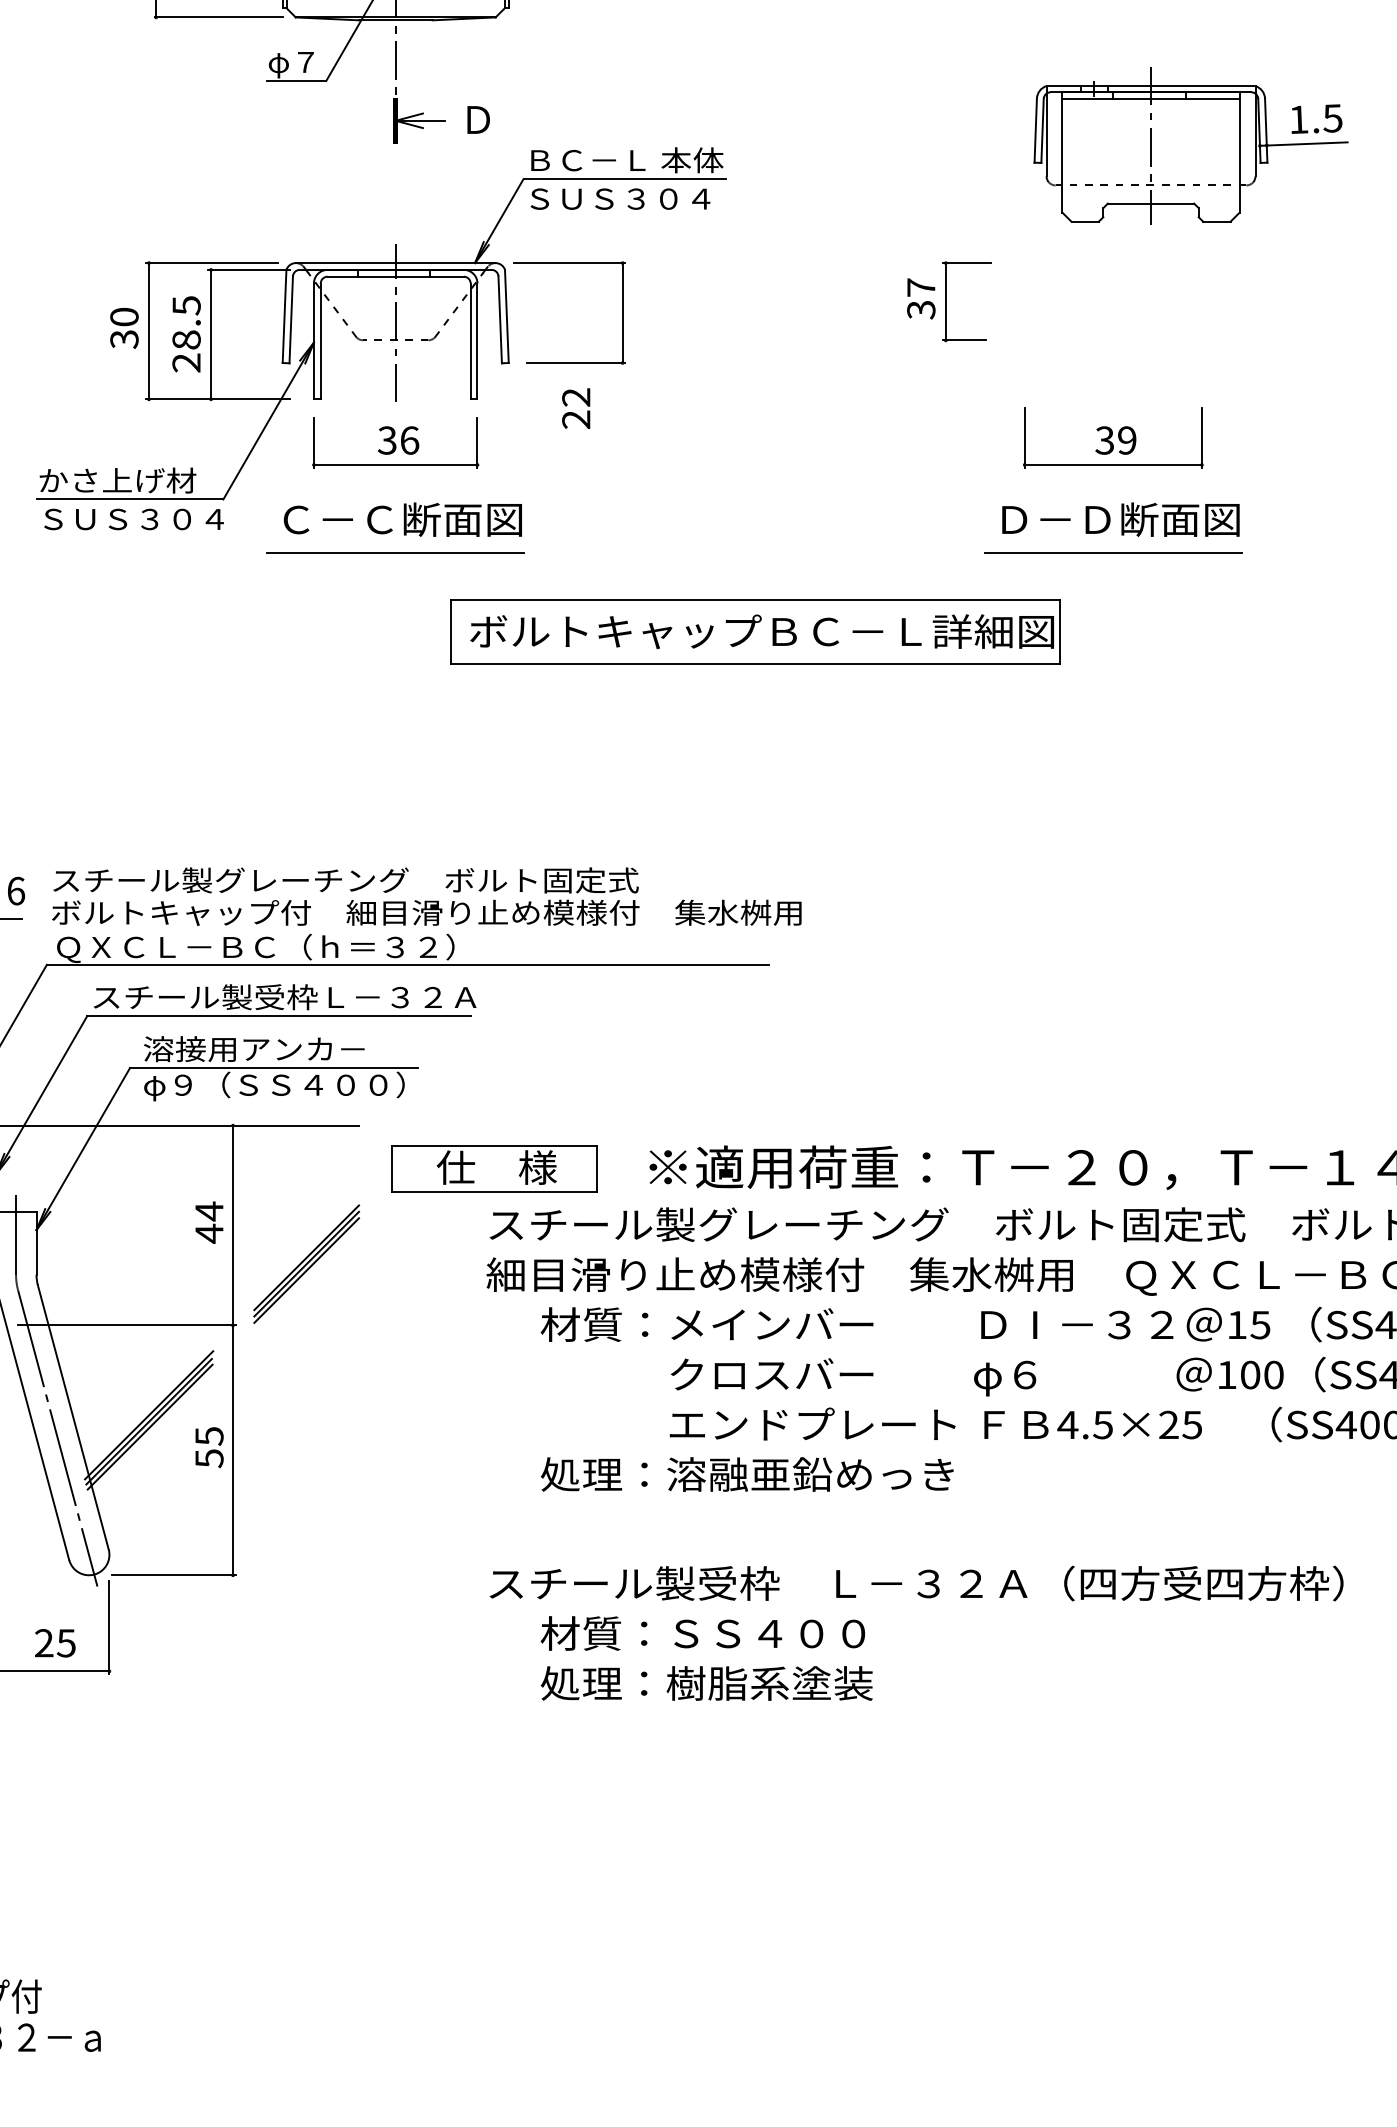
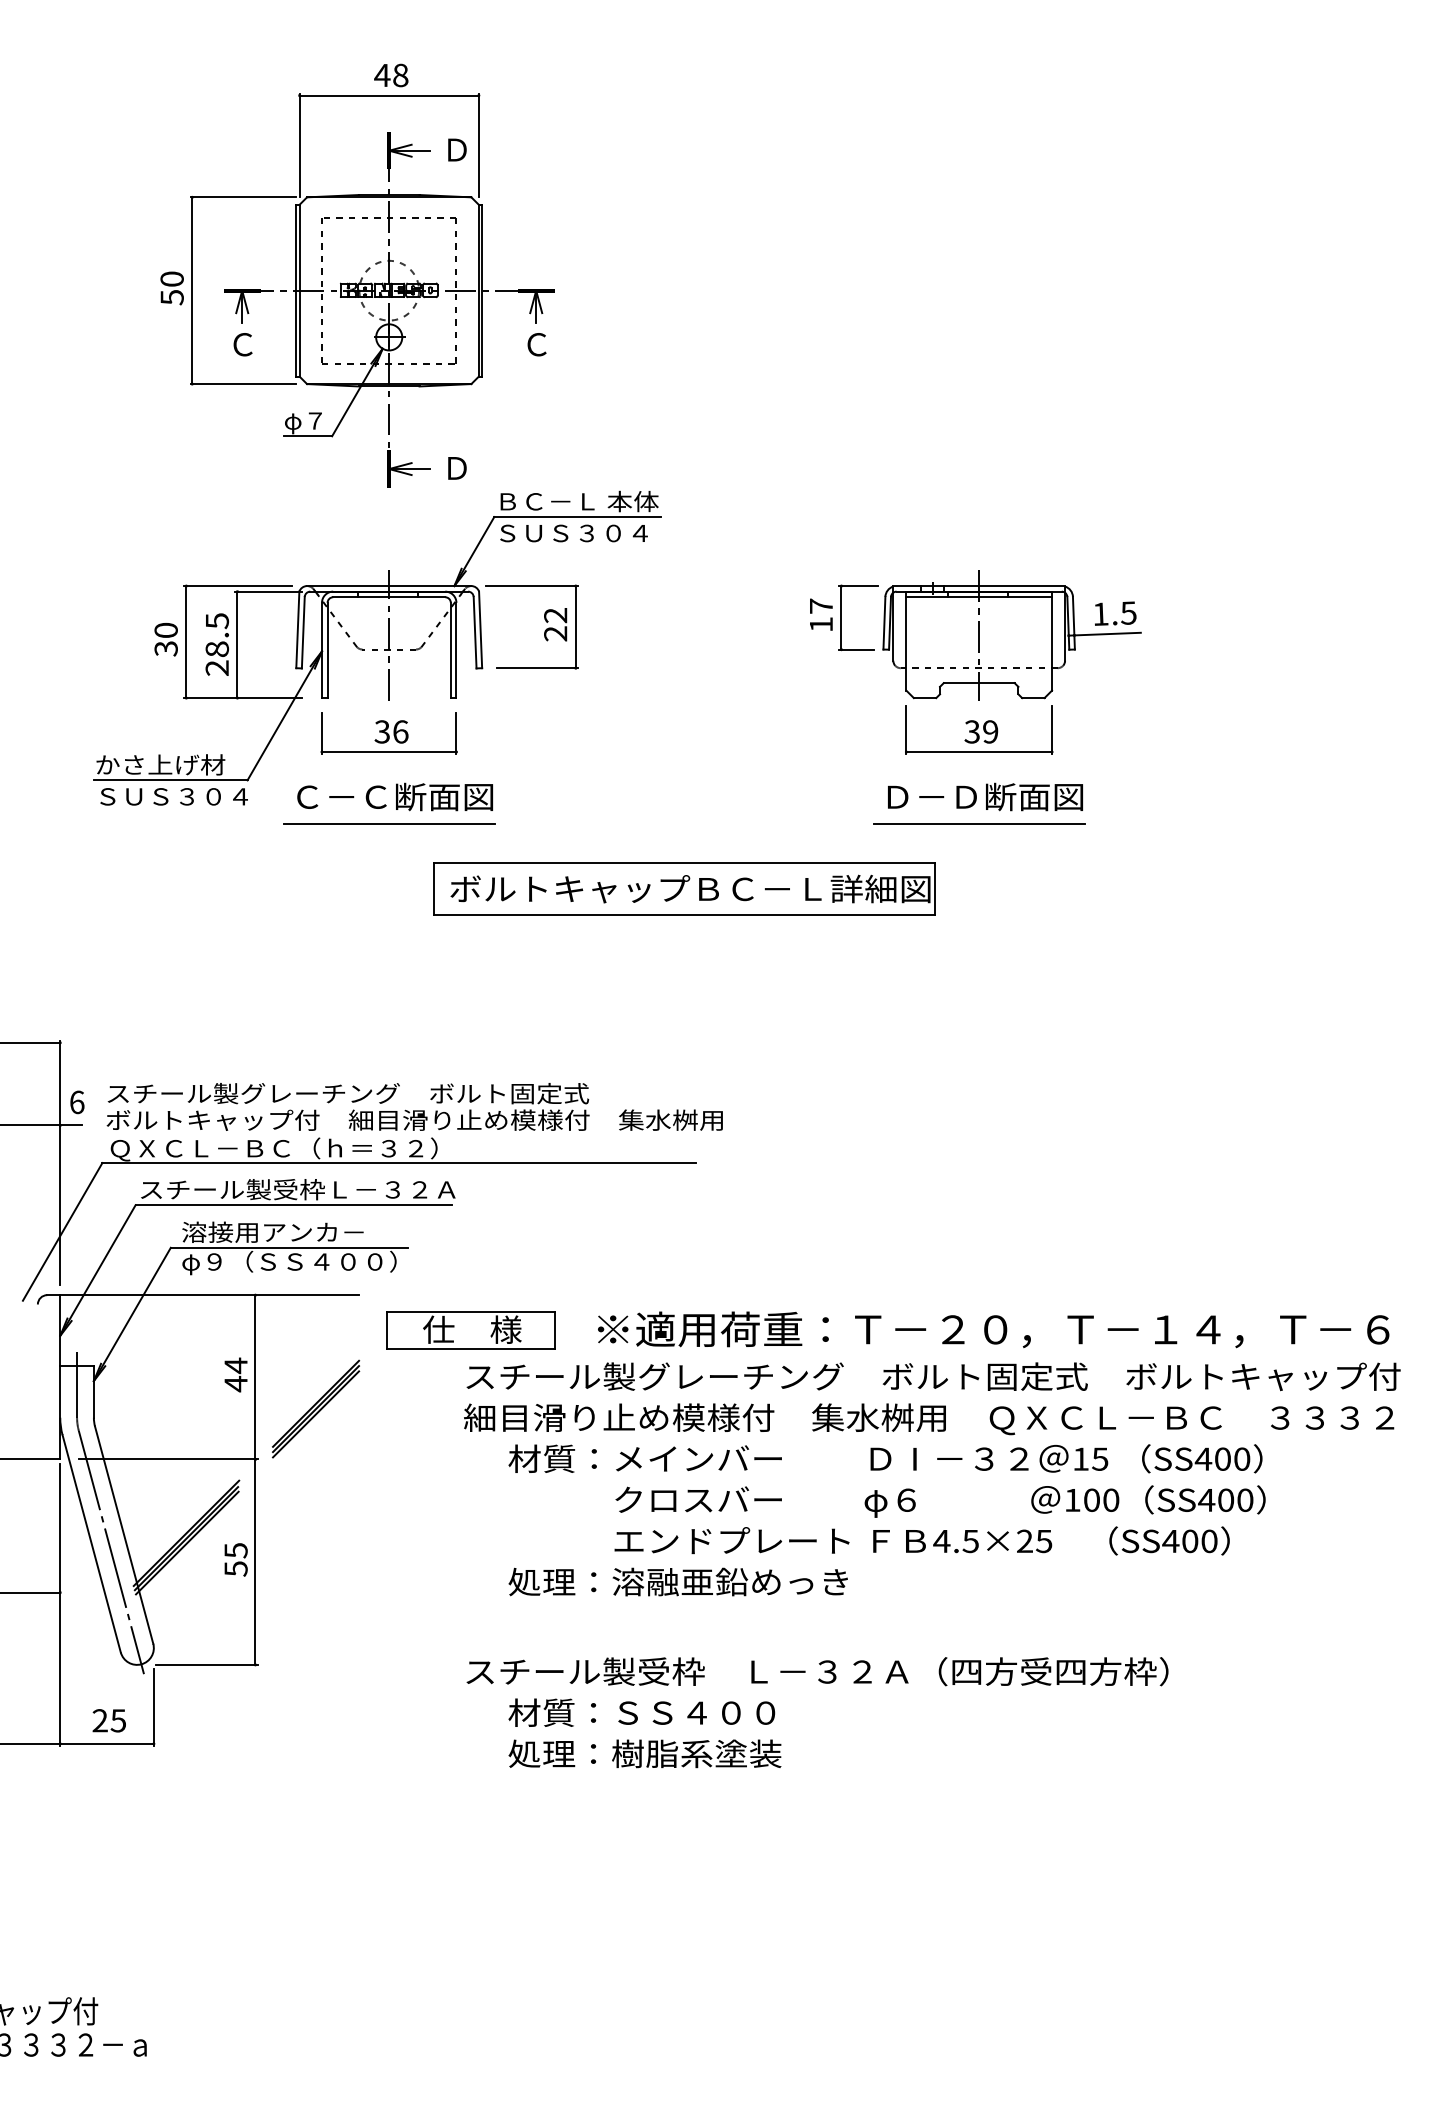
part: (1190, 145) -> (1011, 635), moved
text: (921, 309) -> (821, 624), 37 -> 17
text: (576, 408) -> (555, 624), moved

